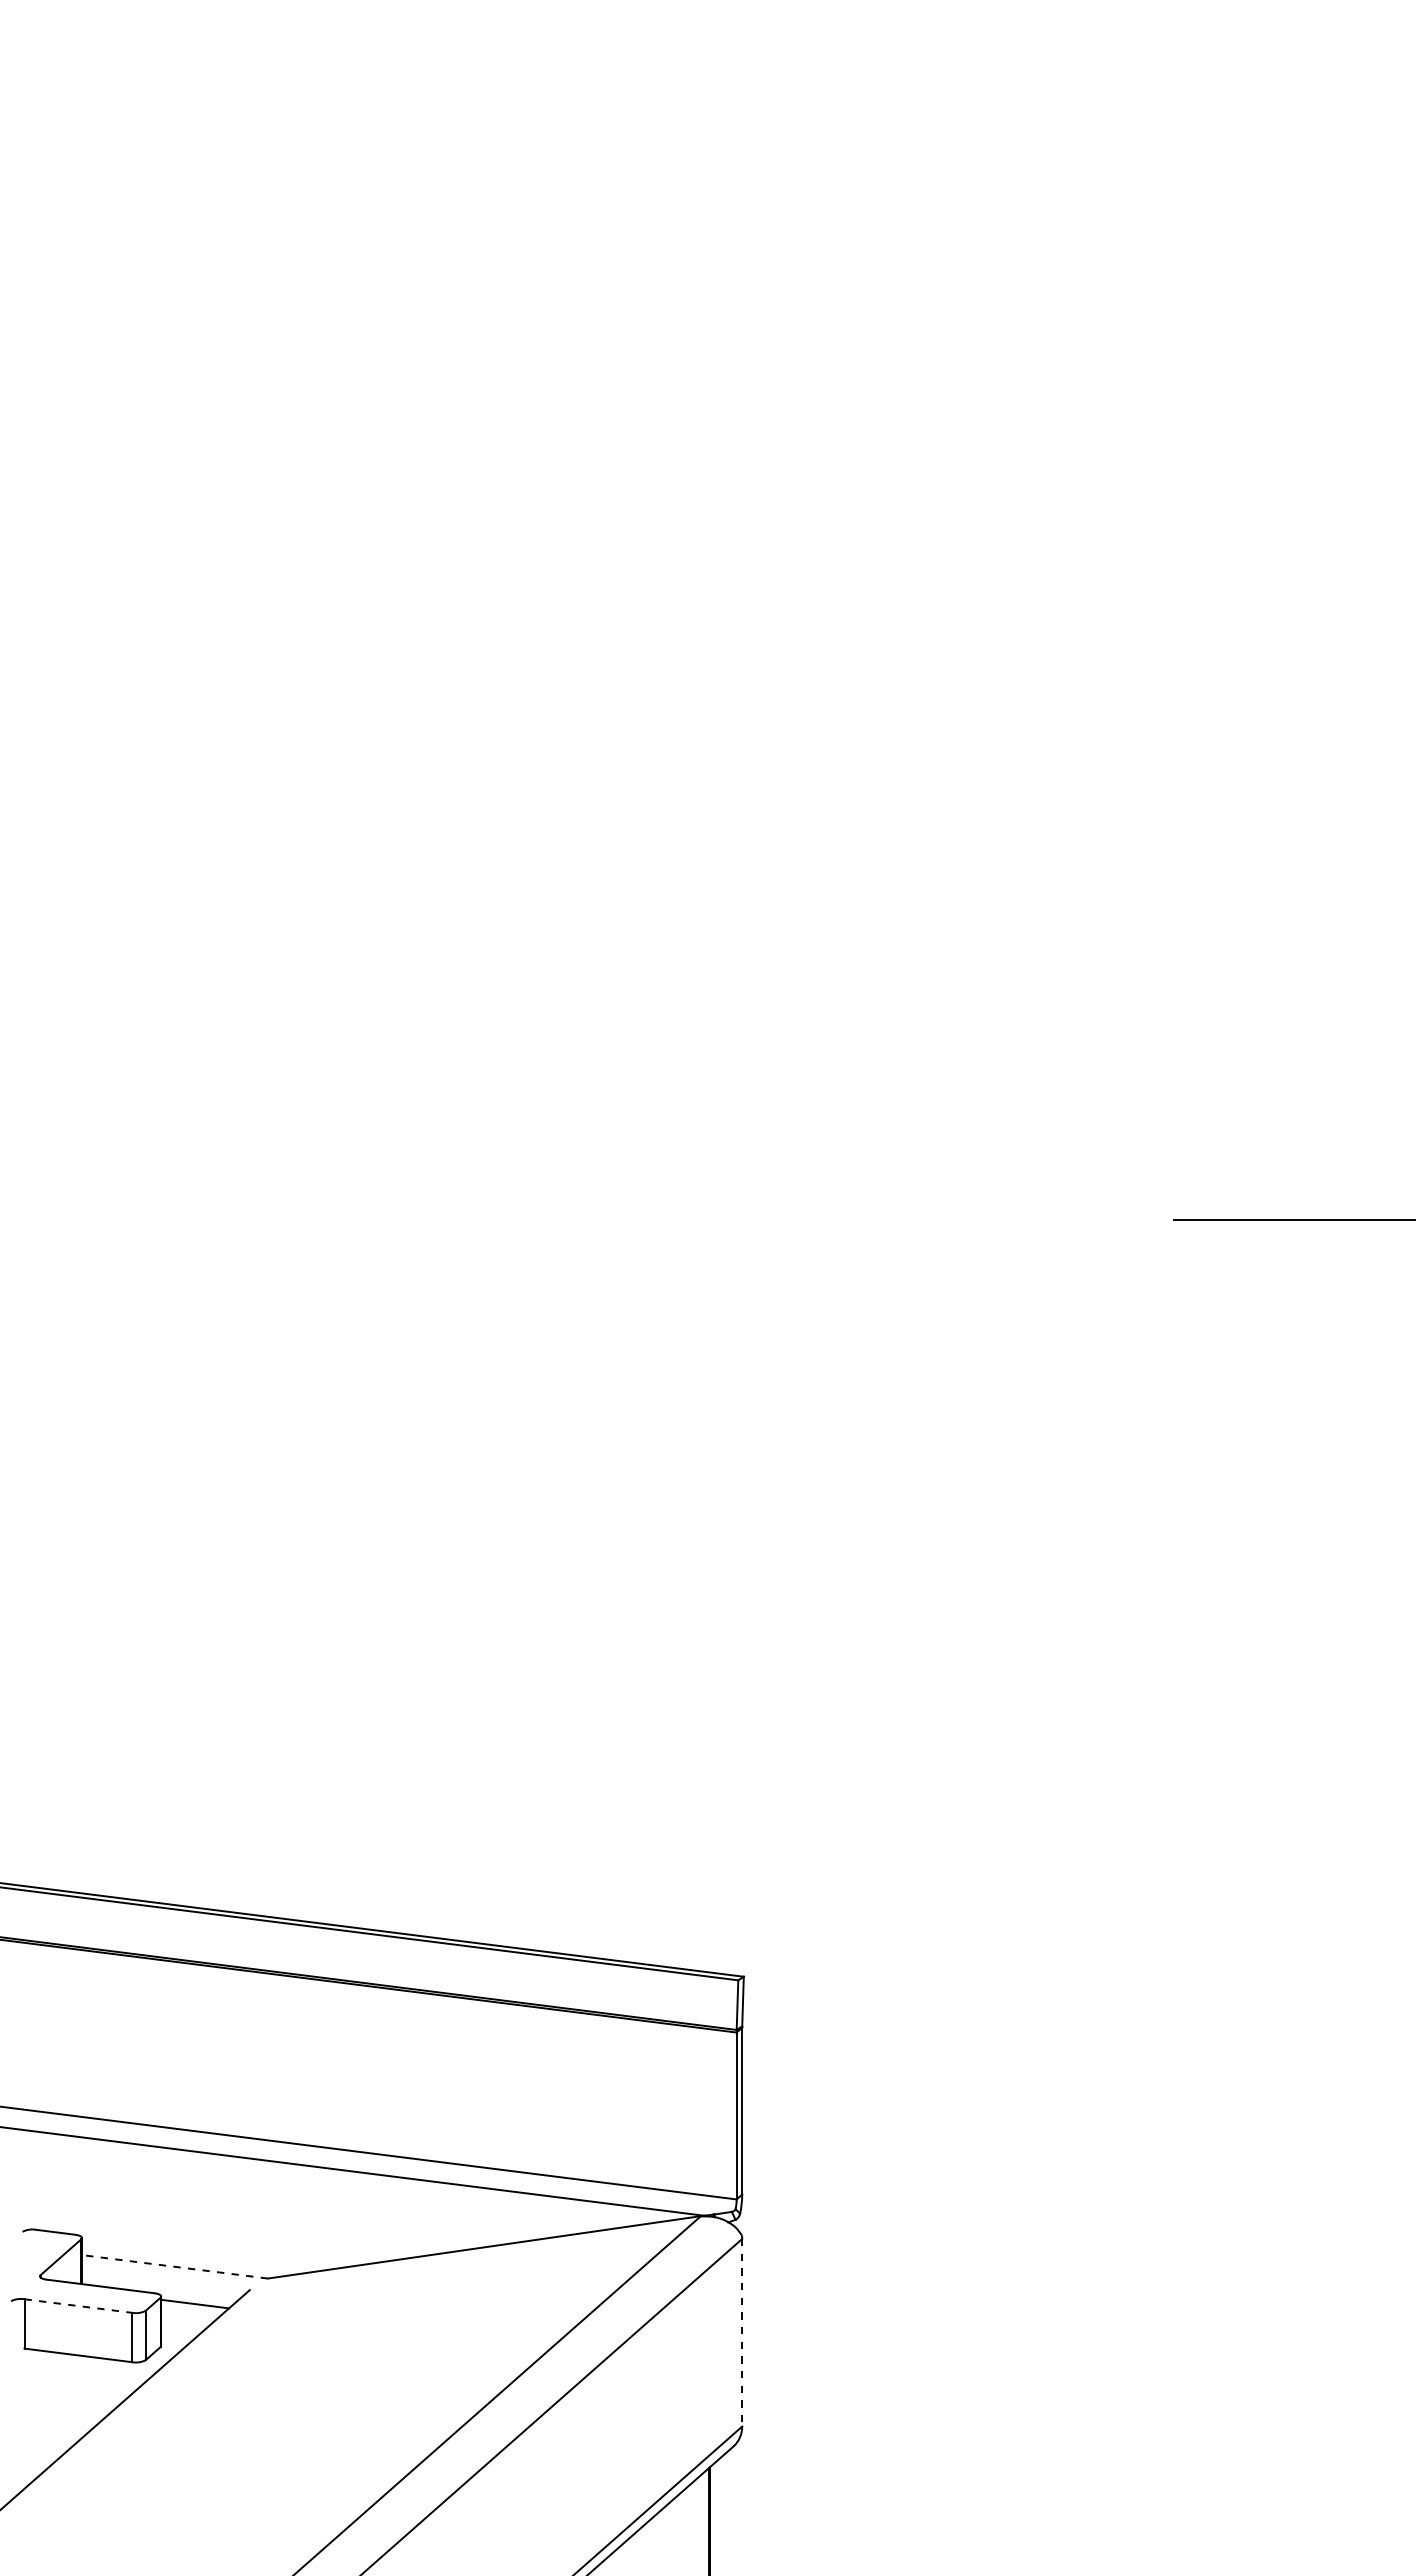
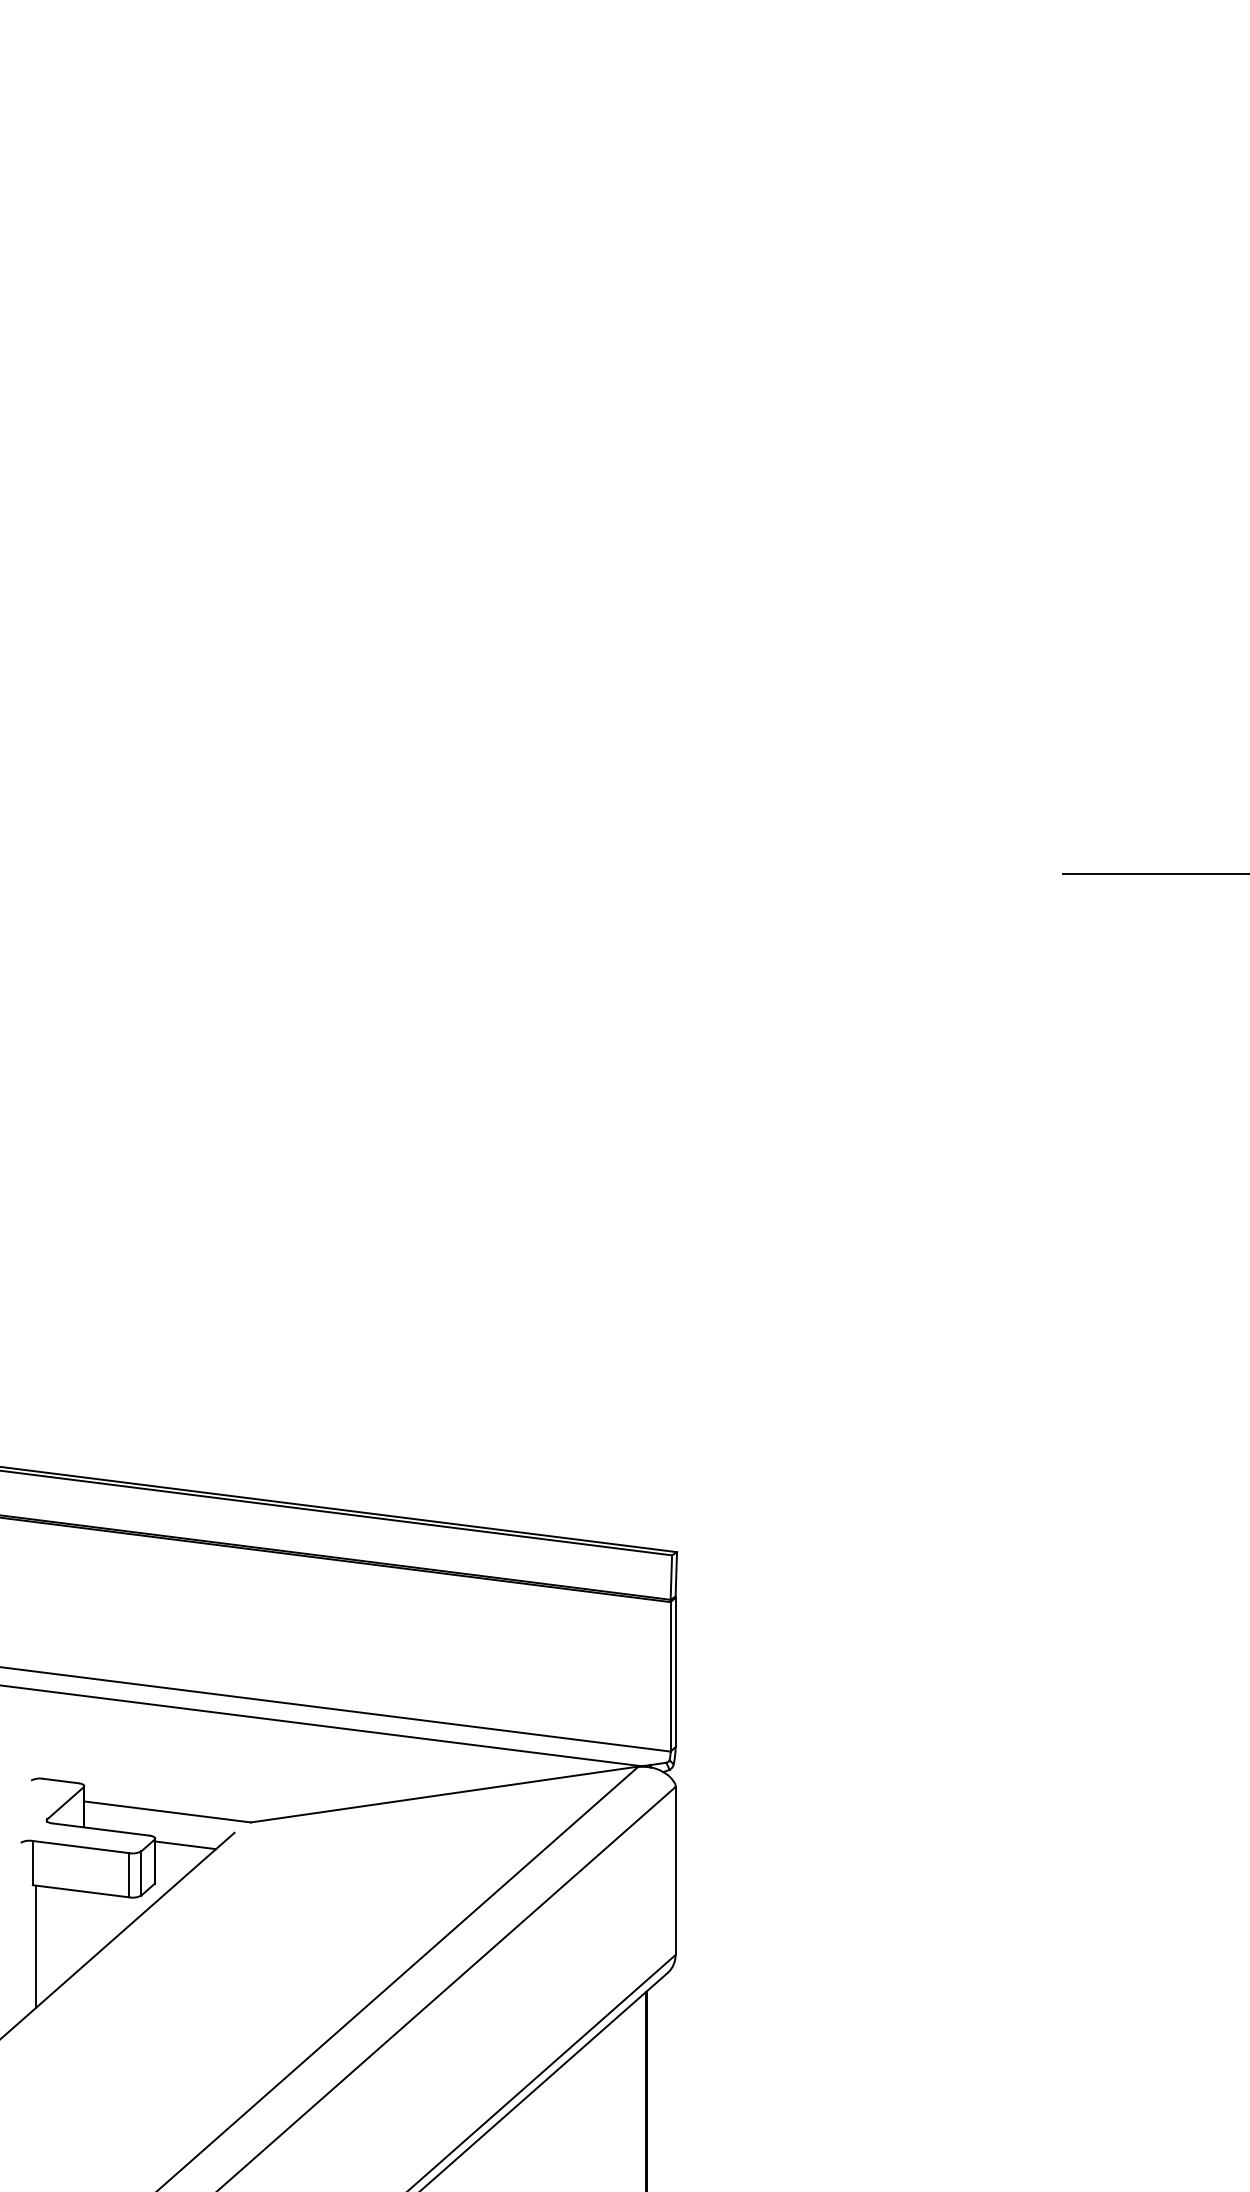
line: (174, 2266) -> (167, 1811), dashed -> solid
line: (78, 2306) -> (81, 1847), dashed -> solid
line: (742, 2332) -> (675, 1870), dashed -> solid
line: (27, 2417) -> (35, 1946), added

